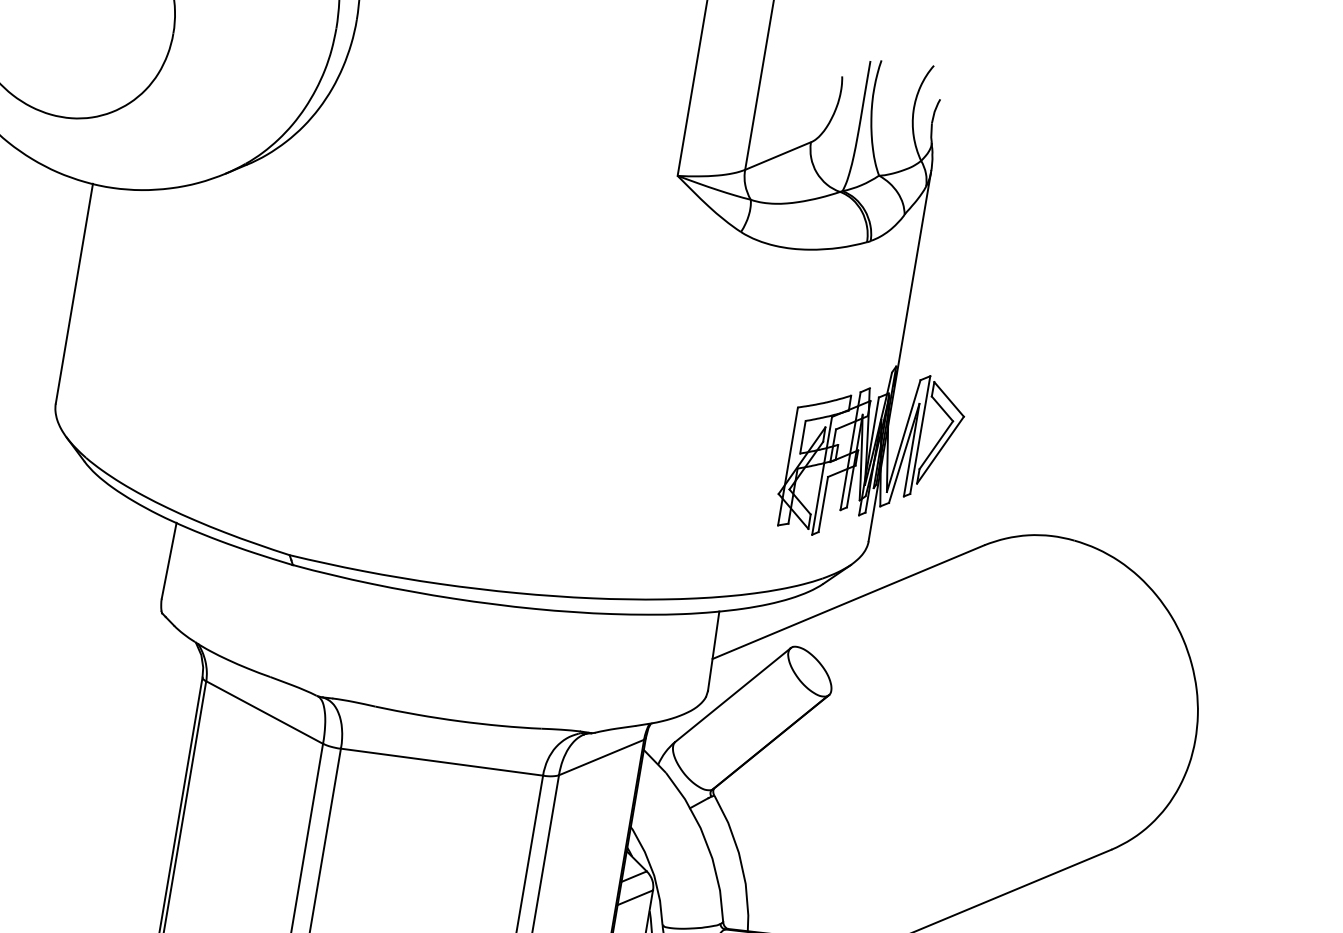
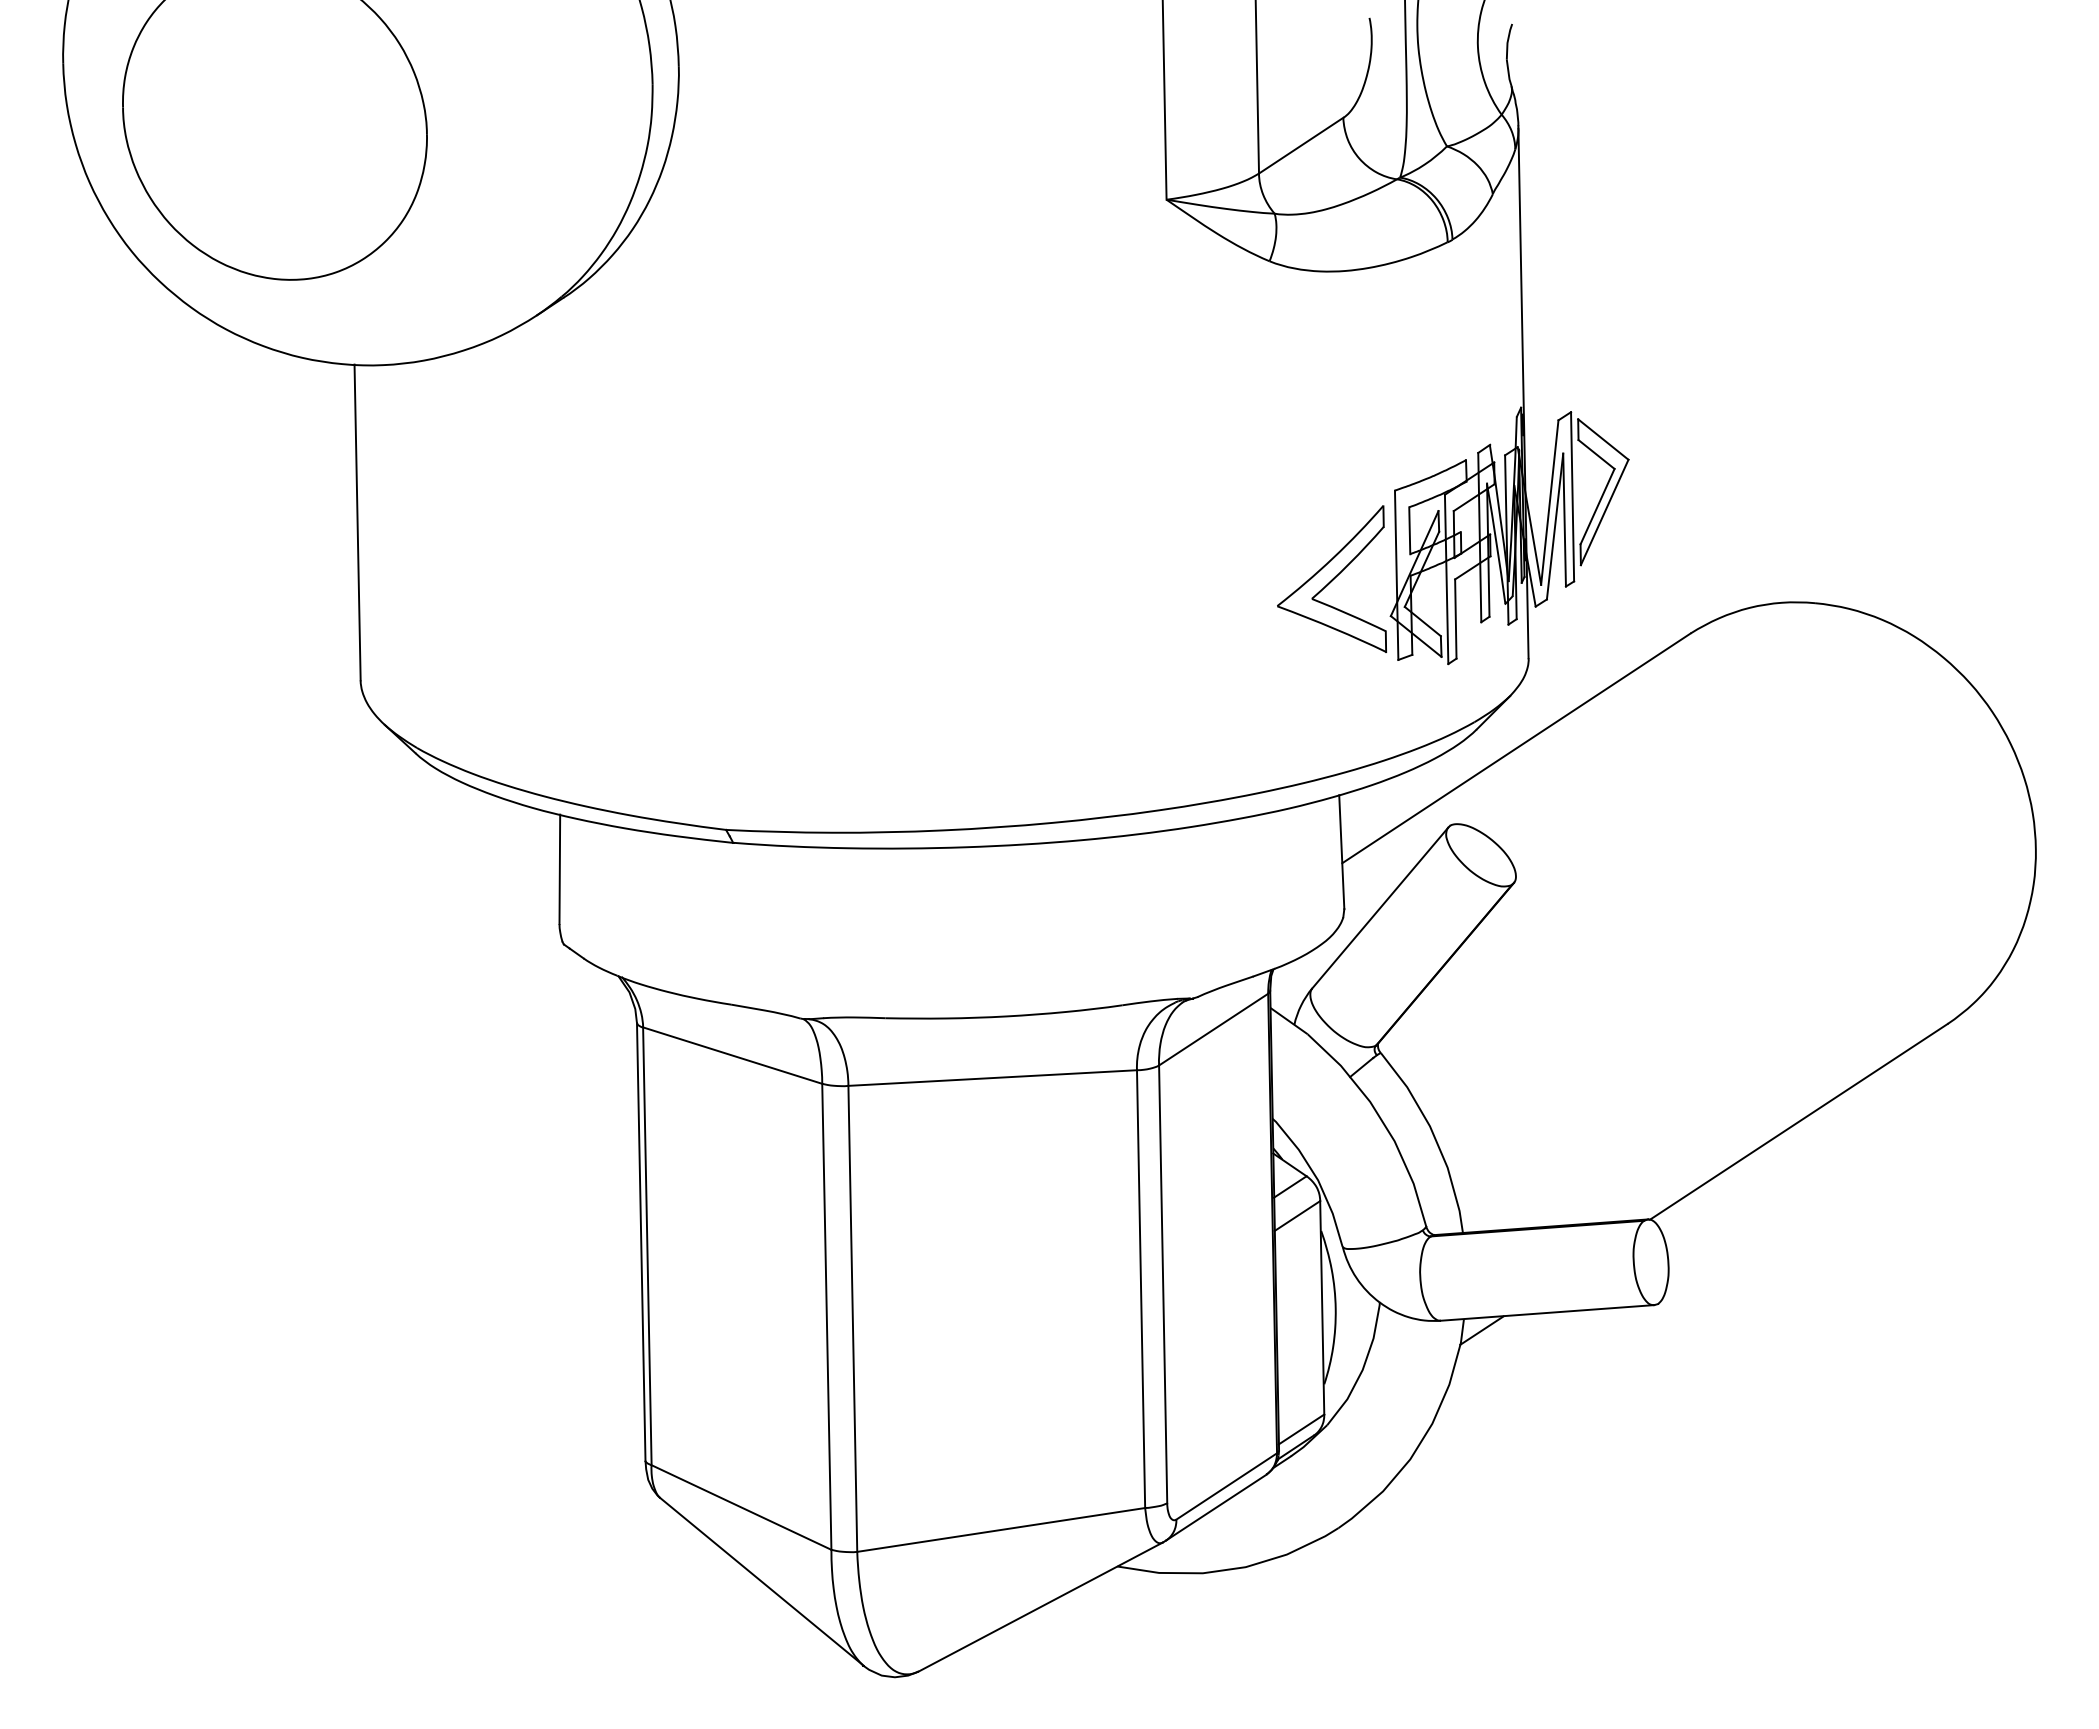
part: (742, 460) -> (1331, 578), added

